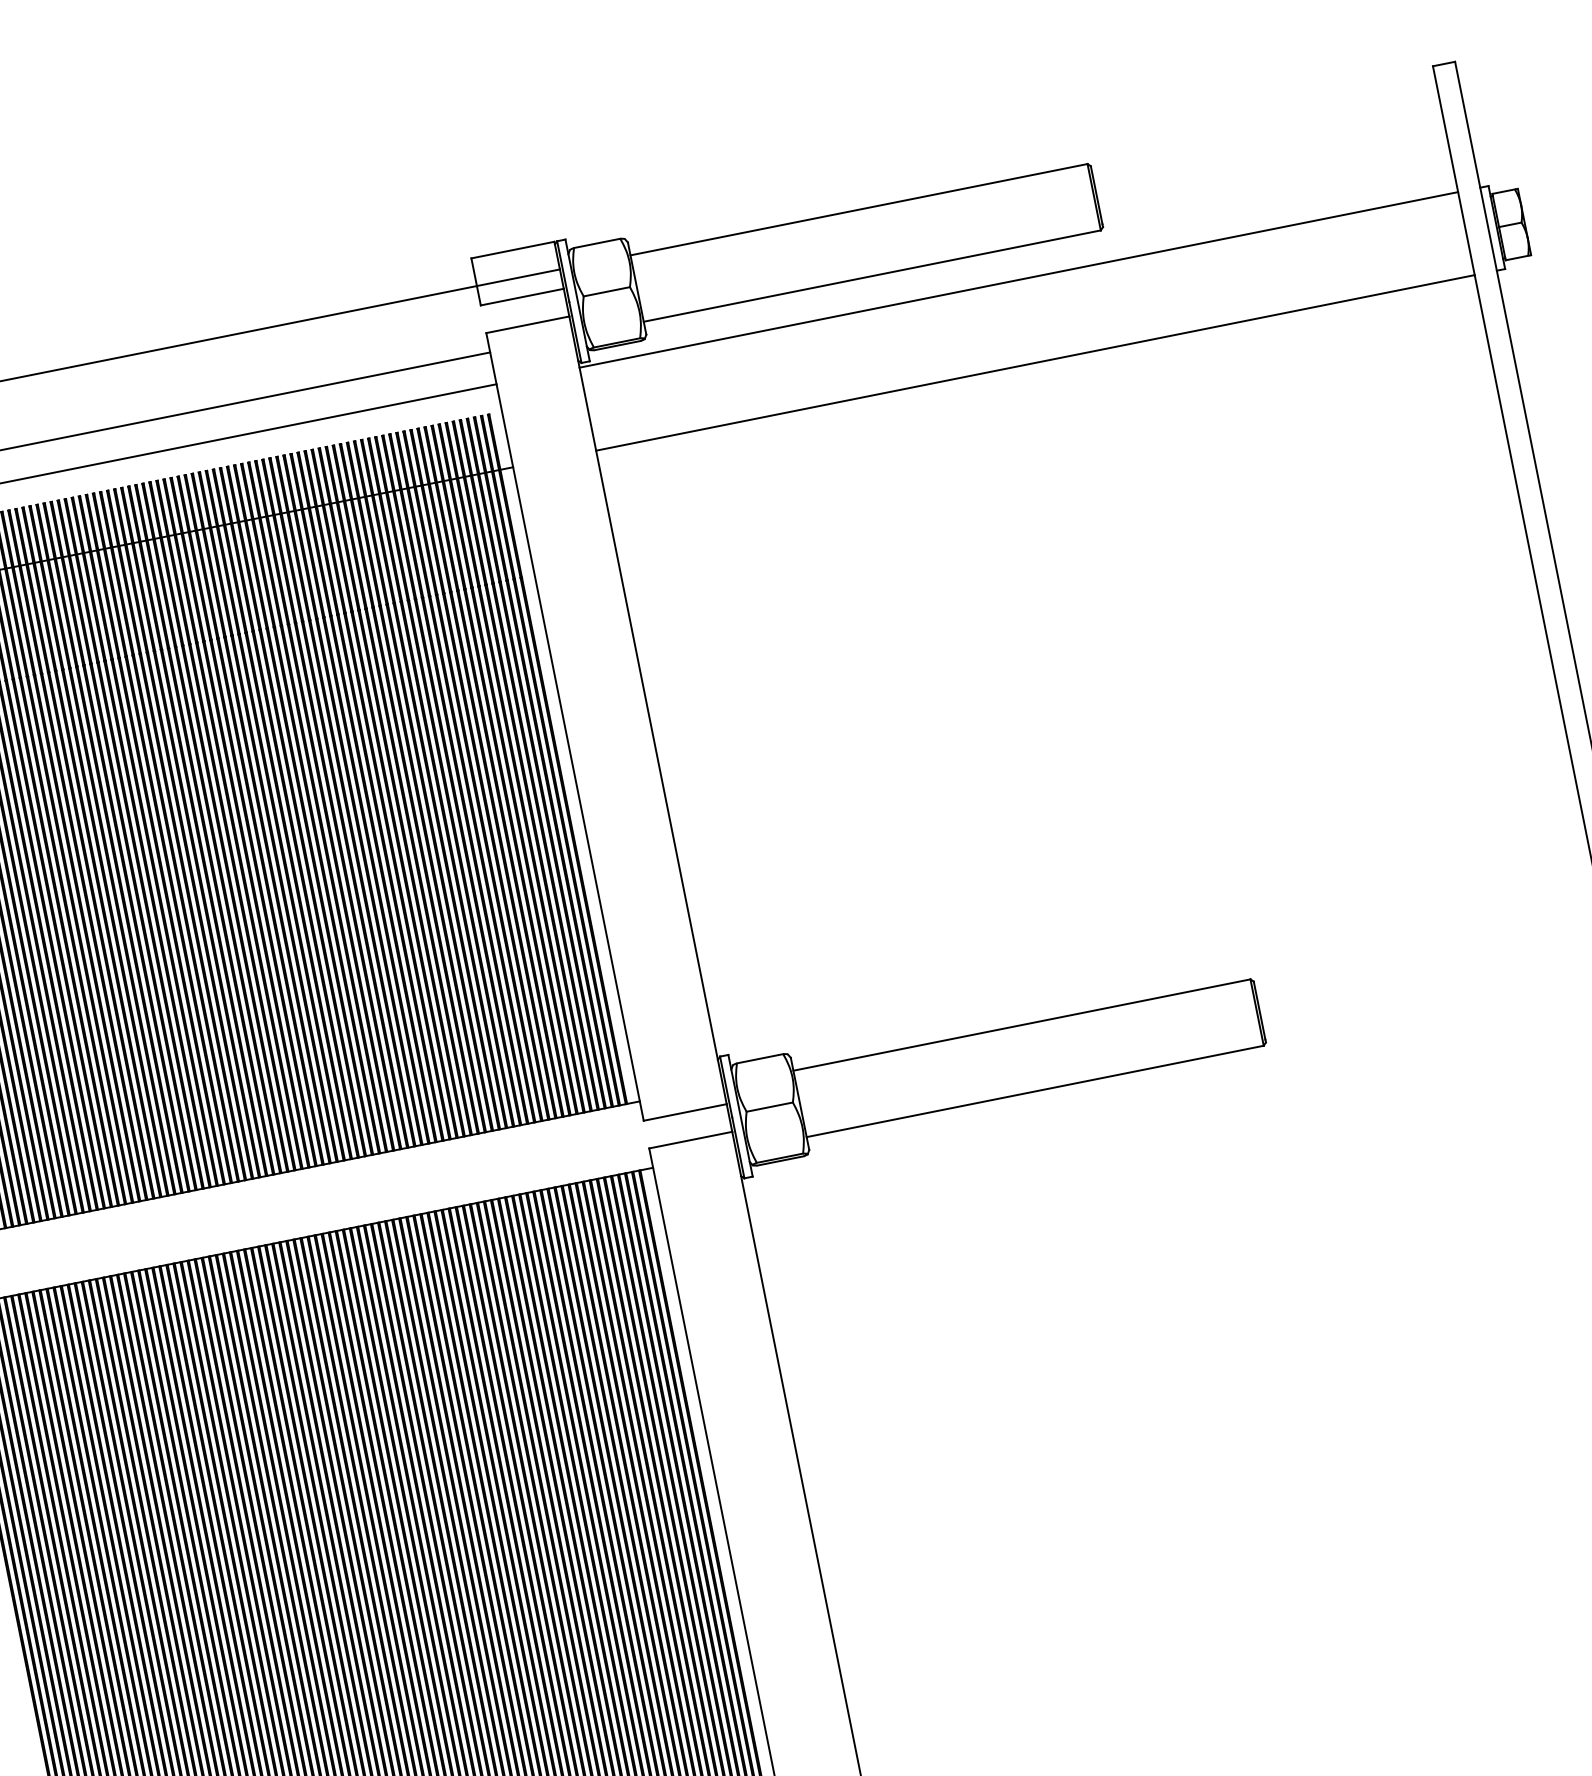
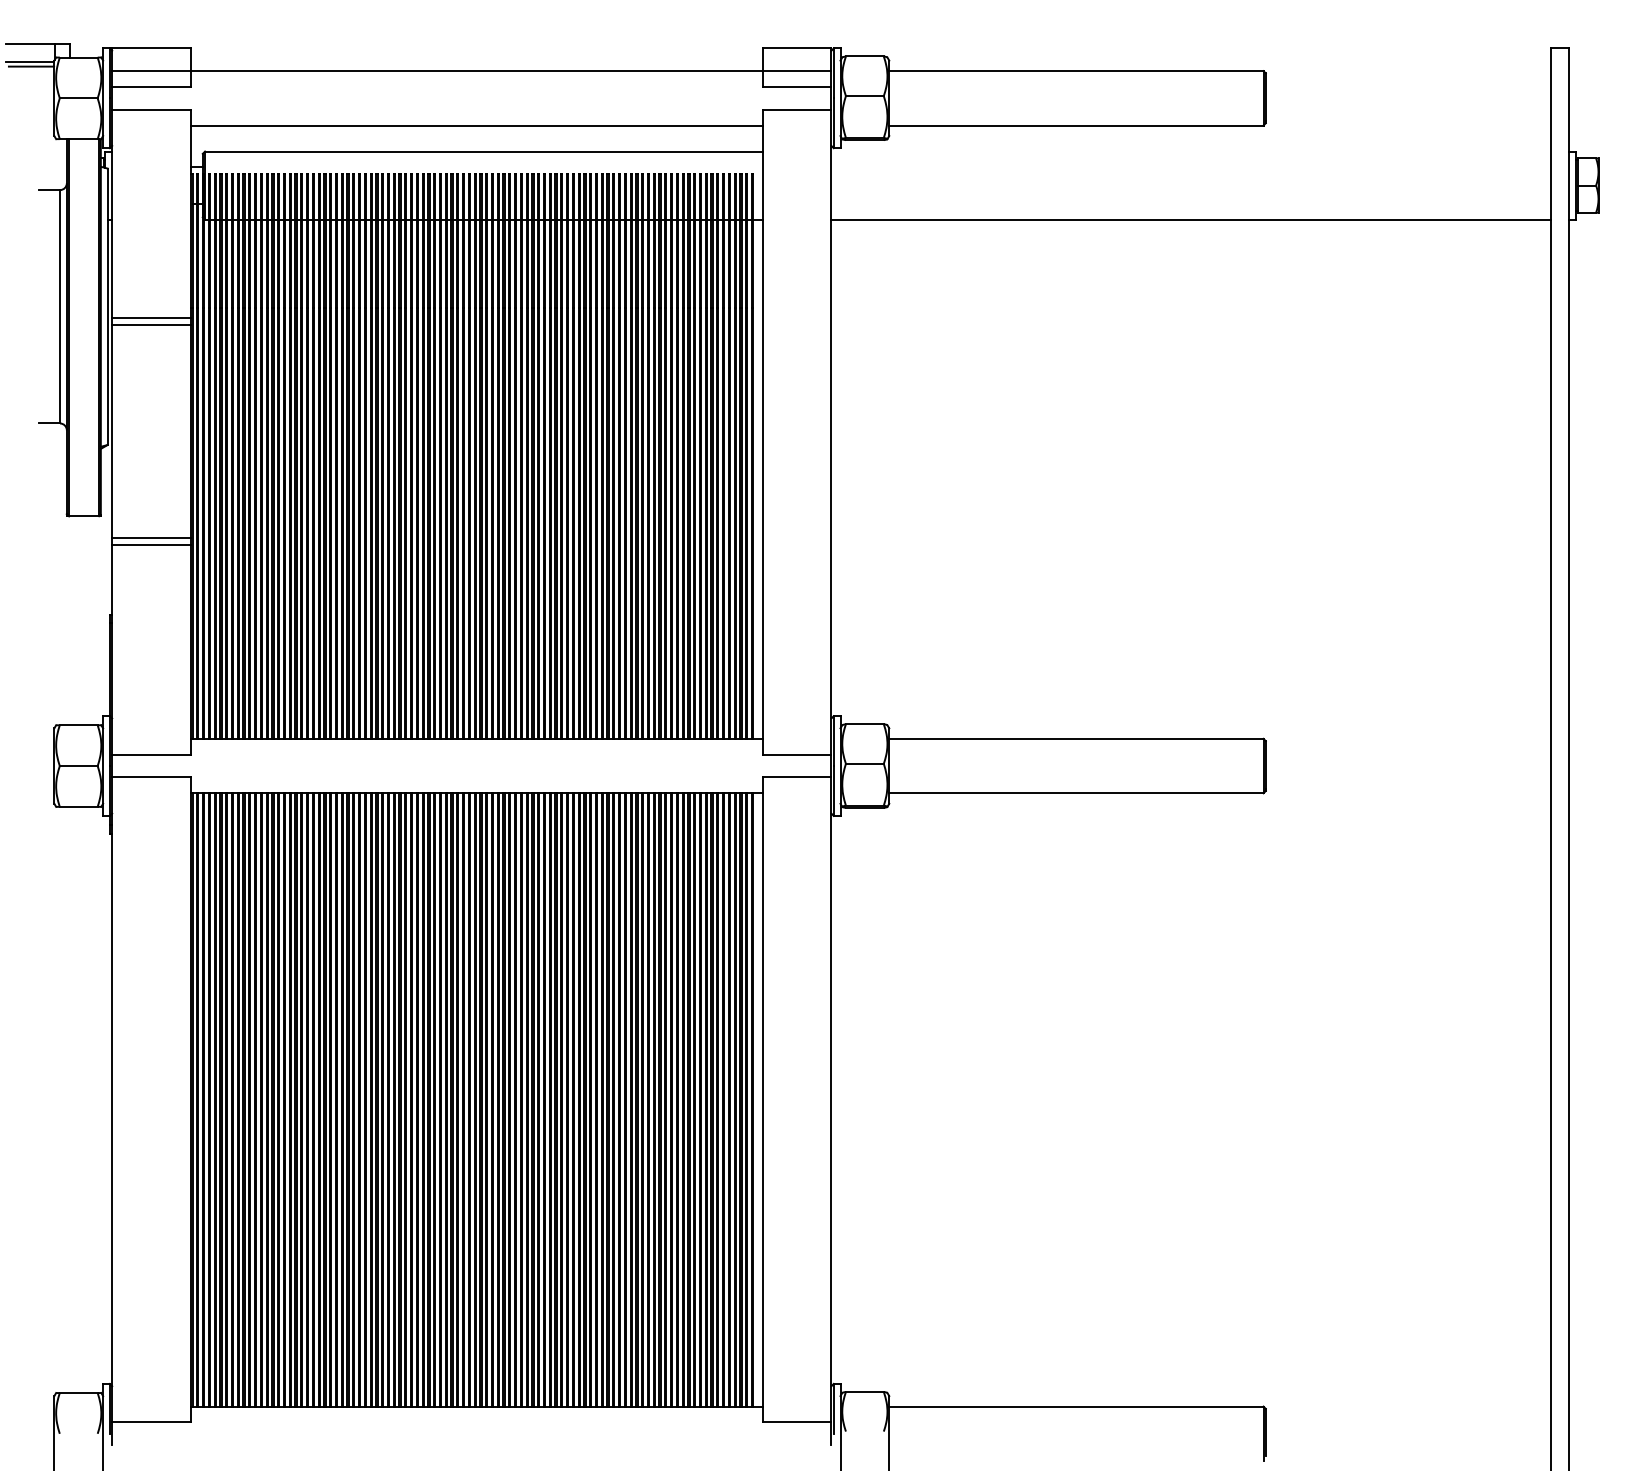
line: (1017, 279) -> (1190, 151), removed

